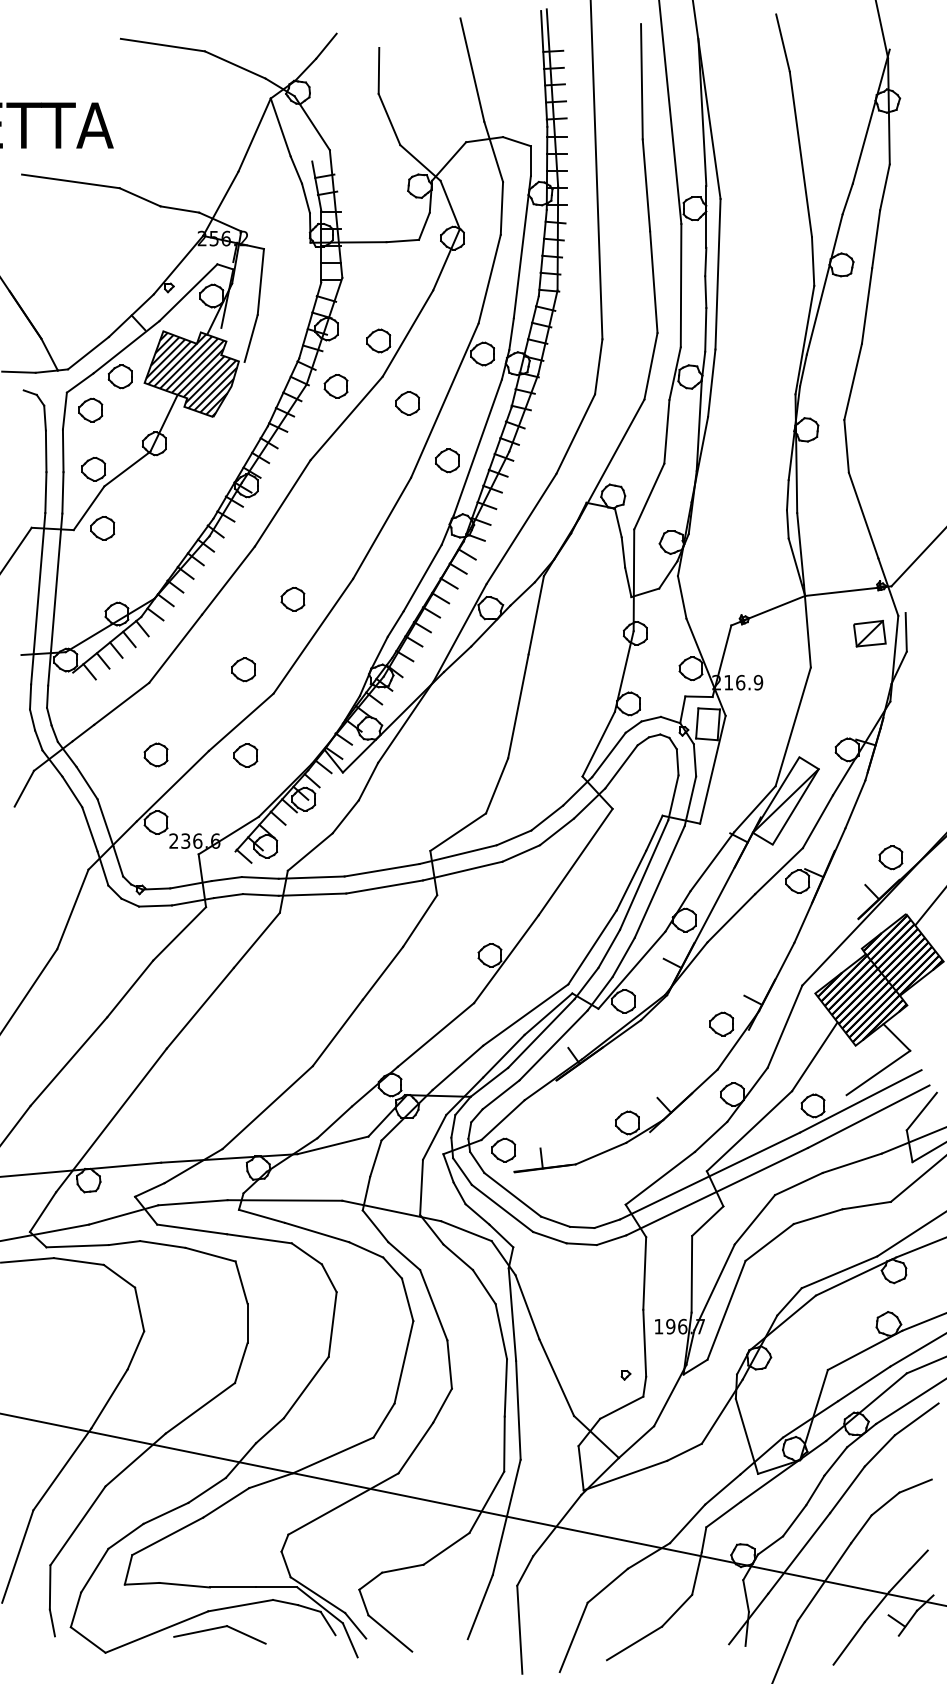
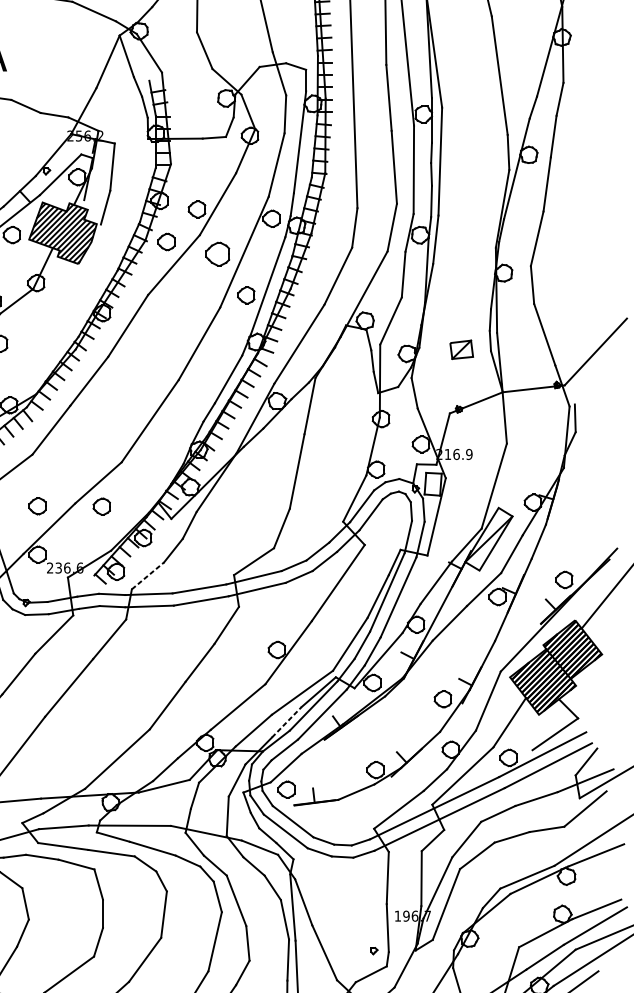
part: (407, 403) -> (217, 254), size x1.4
part: (292, 599) -> (135, 394), removed
part: (869, 633) -> (461, 349), moved
part: (243, 669) -> (100, 445), removed
line: (310, 851) -> (148, 575), solid -> dashed
line: (503, 1056) -> (286, 722), solid -> dashed

